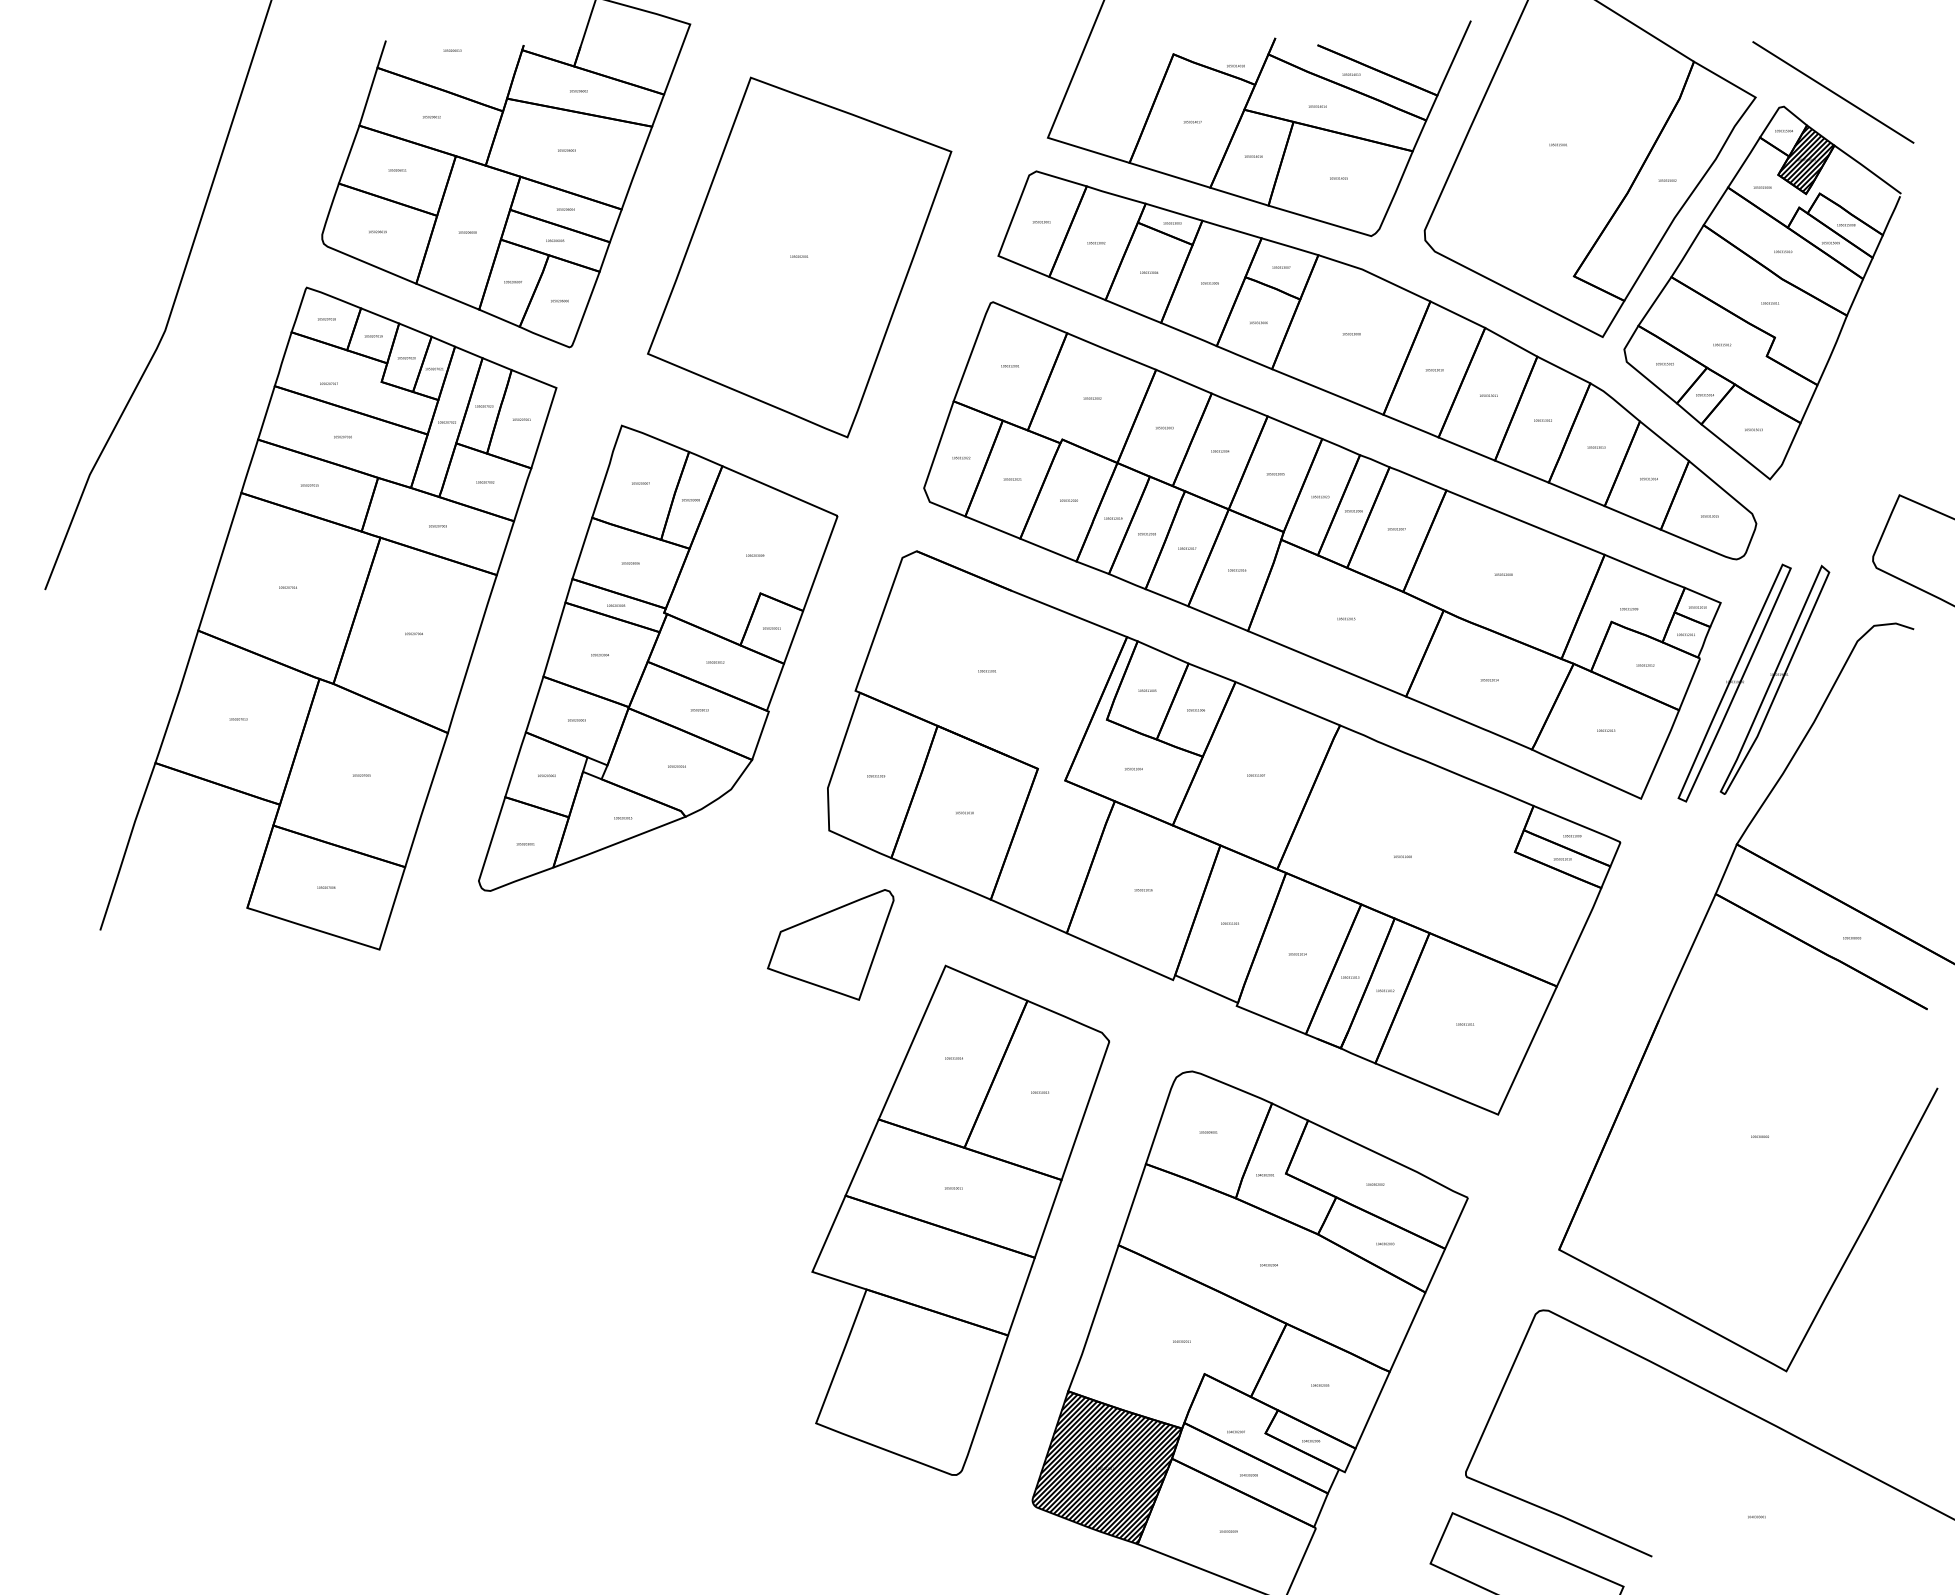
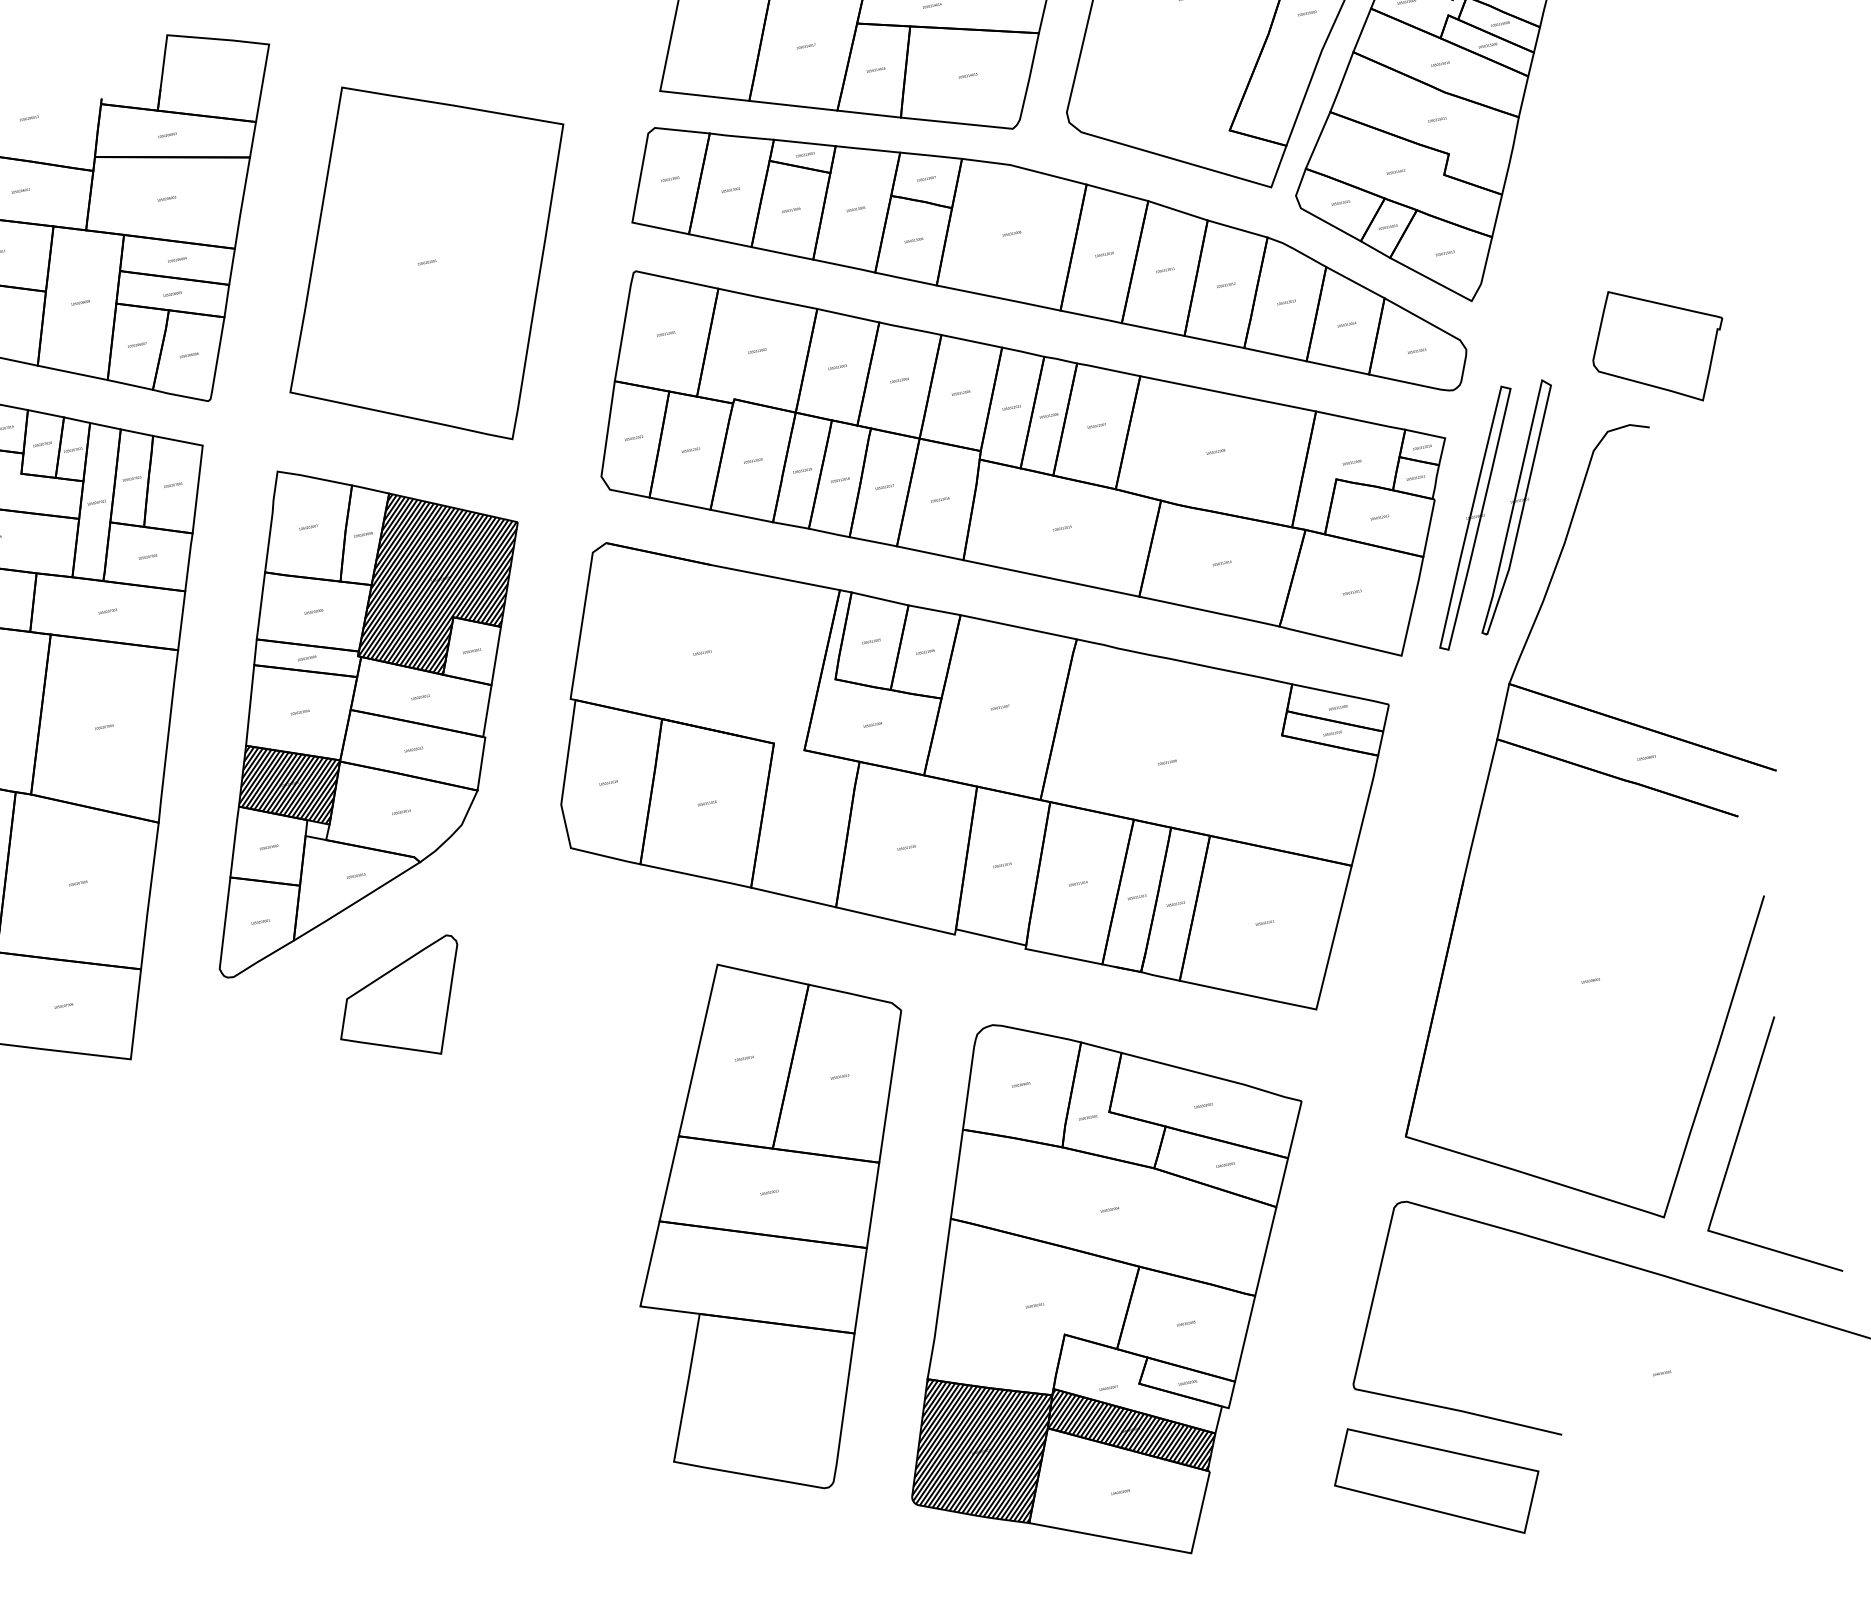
hatch: (750, 555) -> (435, 580), added
hatch: (577, 720) -> (289, 784), added
part: (830, 944) -> (400, 1002), moved
line: (1865, 1318) -> (1735, 1147), added
hatch: (1249, 1474) -> (1130, 1429), added

